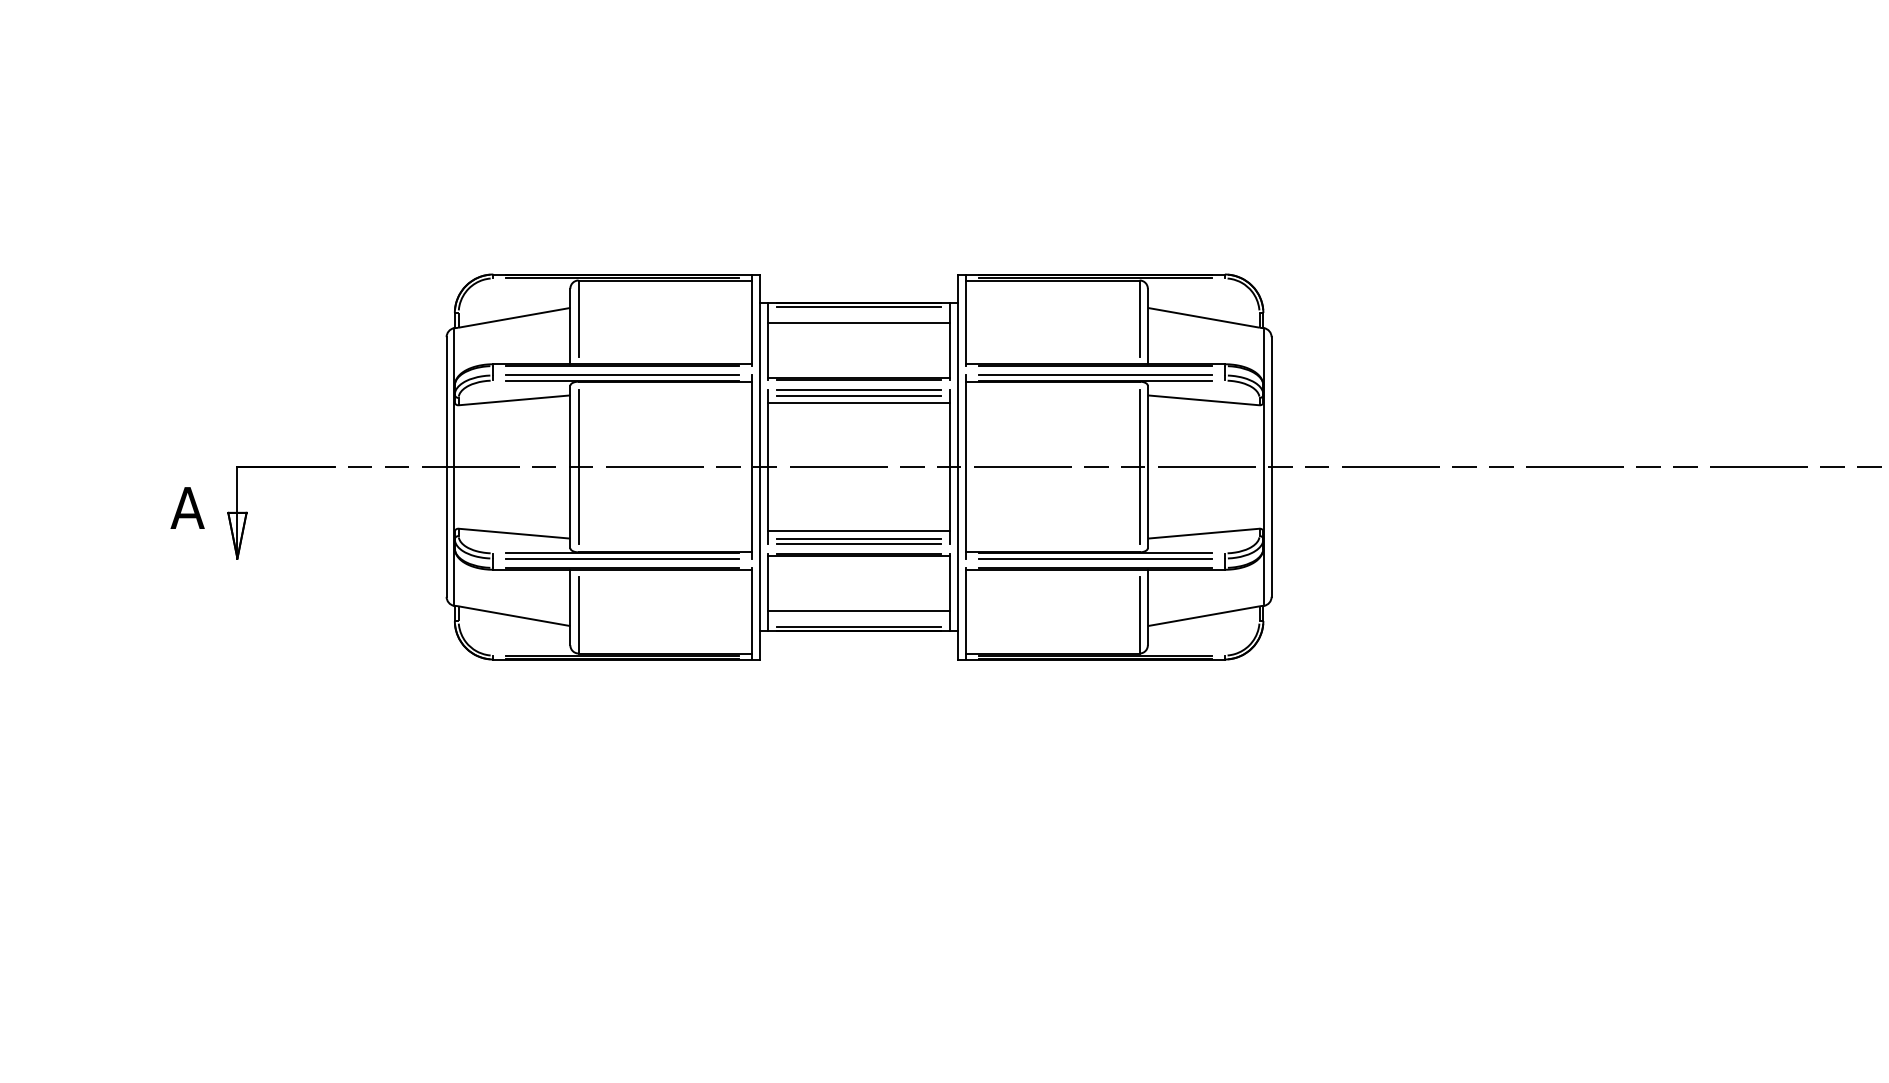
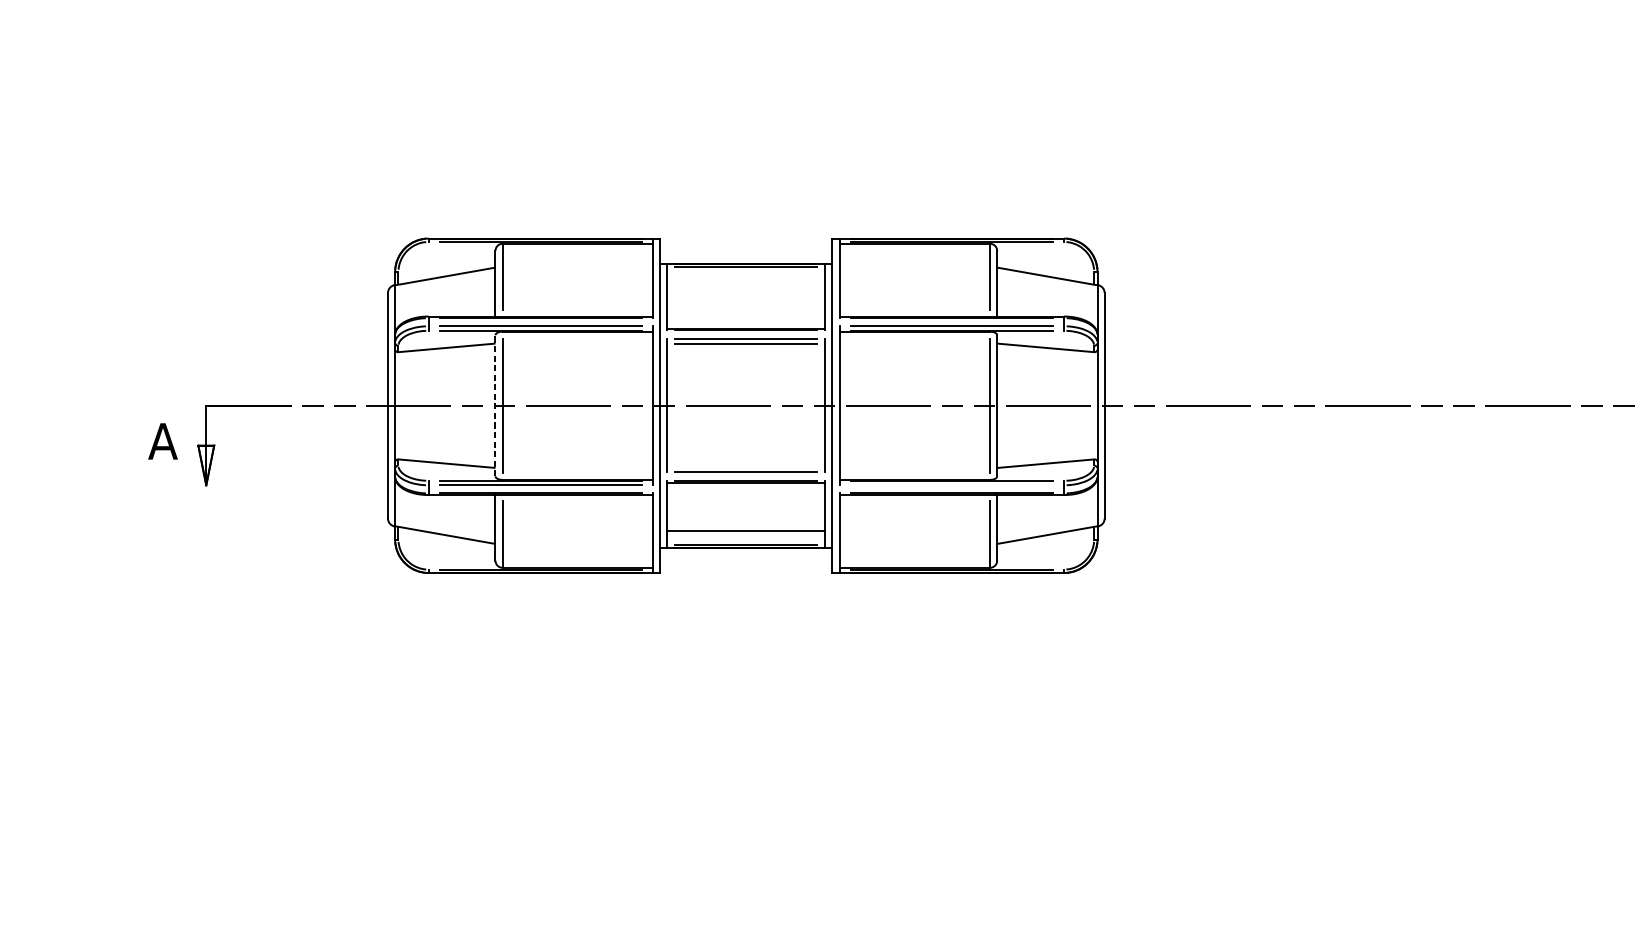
line: (858, 322) -> (745, 280), removed
line: (858, 403) -> (745, 350), removed
line: (570, 466) -> (495, 405), solid -> dashed
line: (858, 530) -> (745, 460), removed
line: (858, 538) -> (745, 467), removed
line: (1095, 558) -> (951, 485), removed

